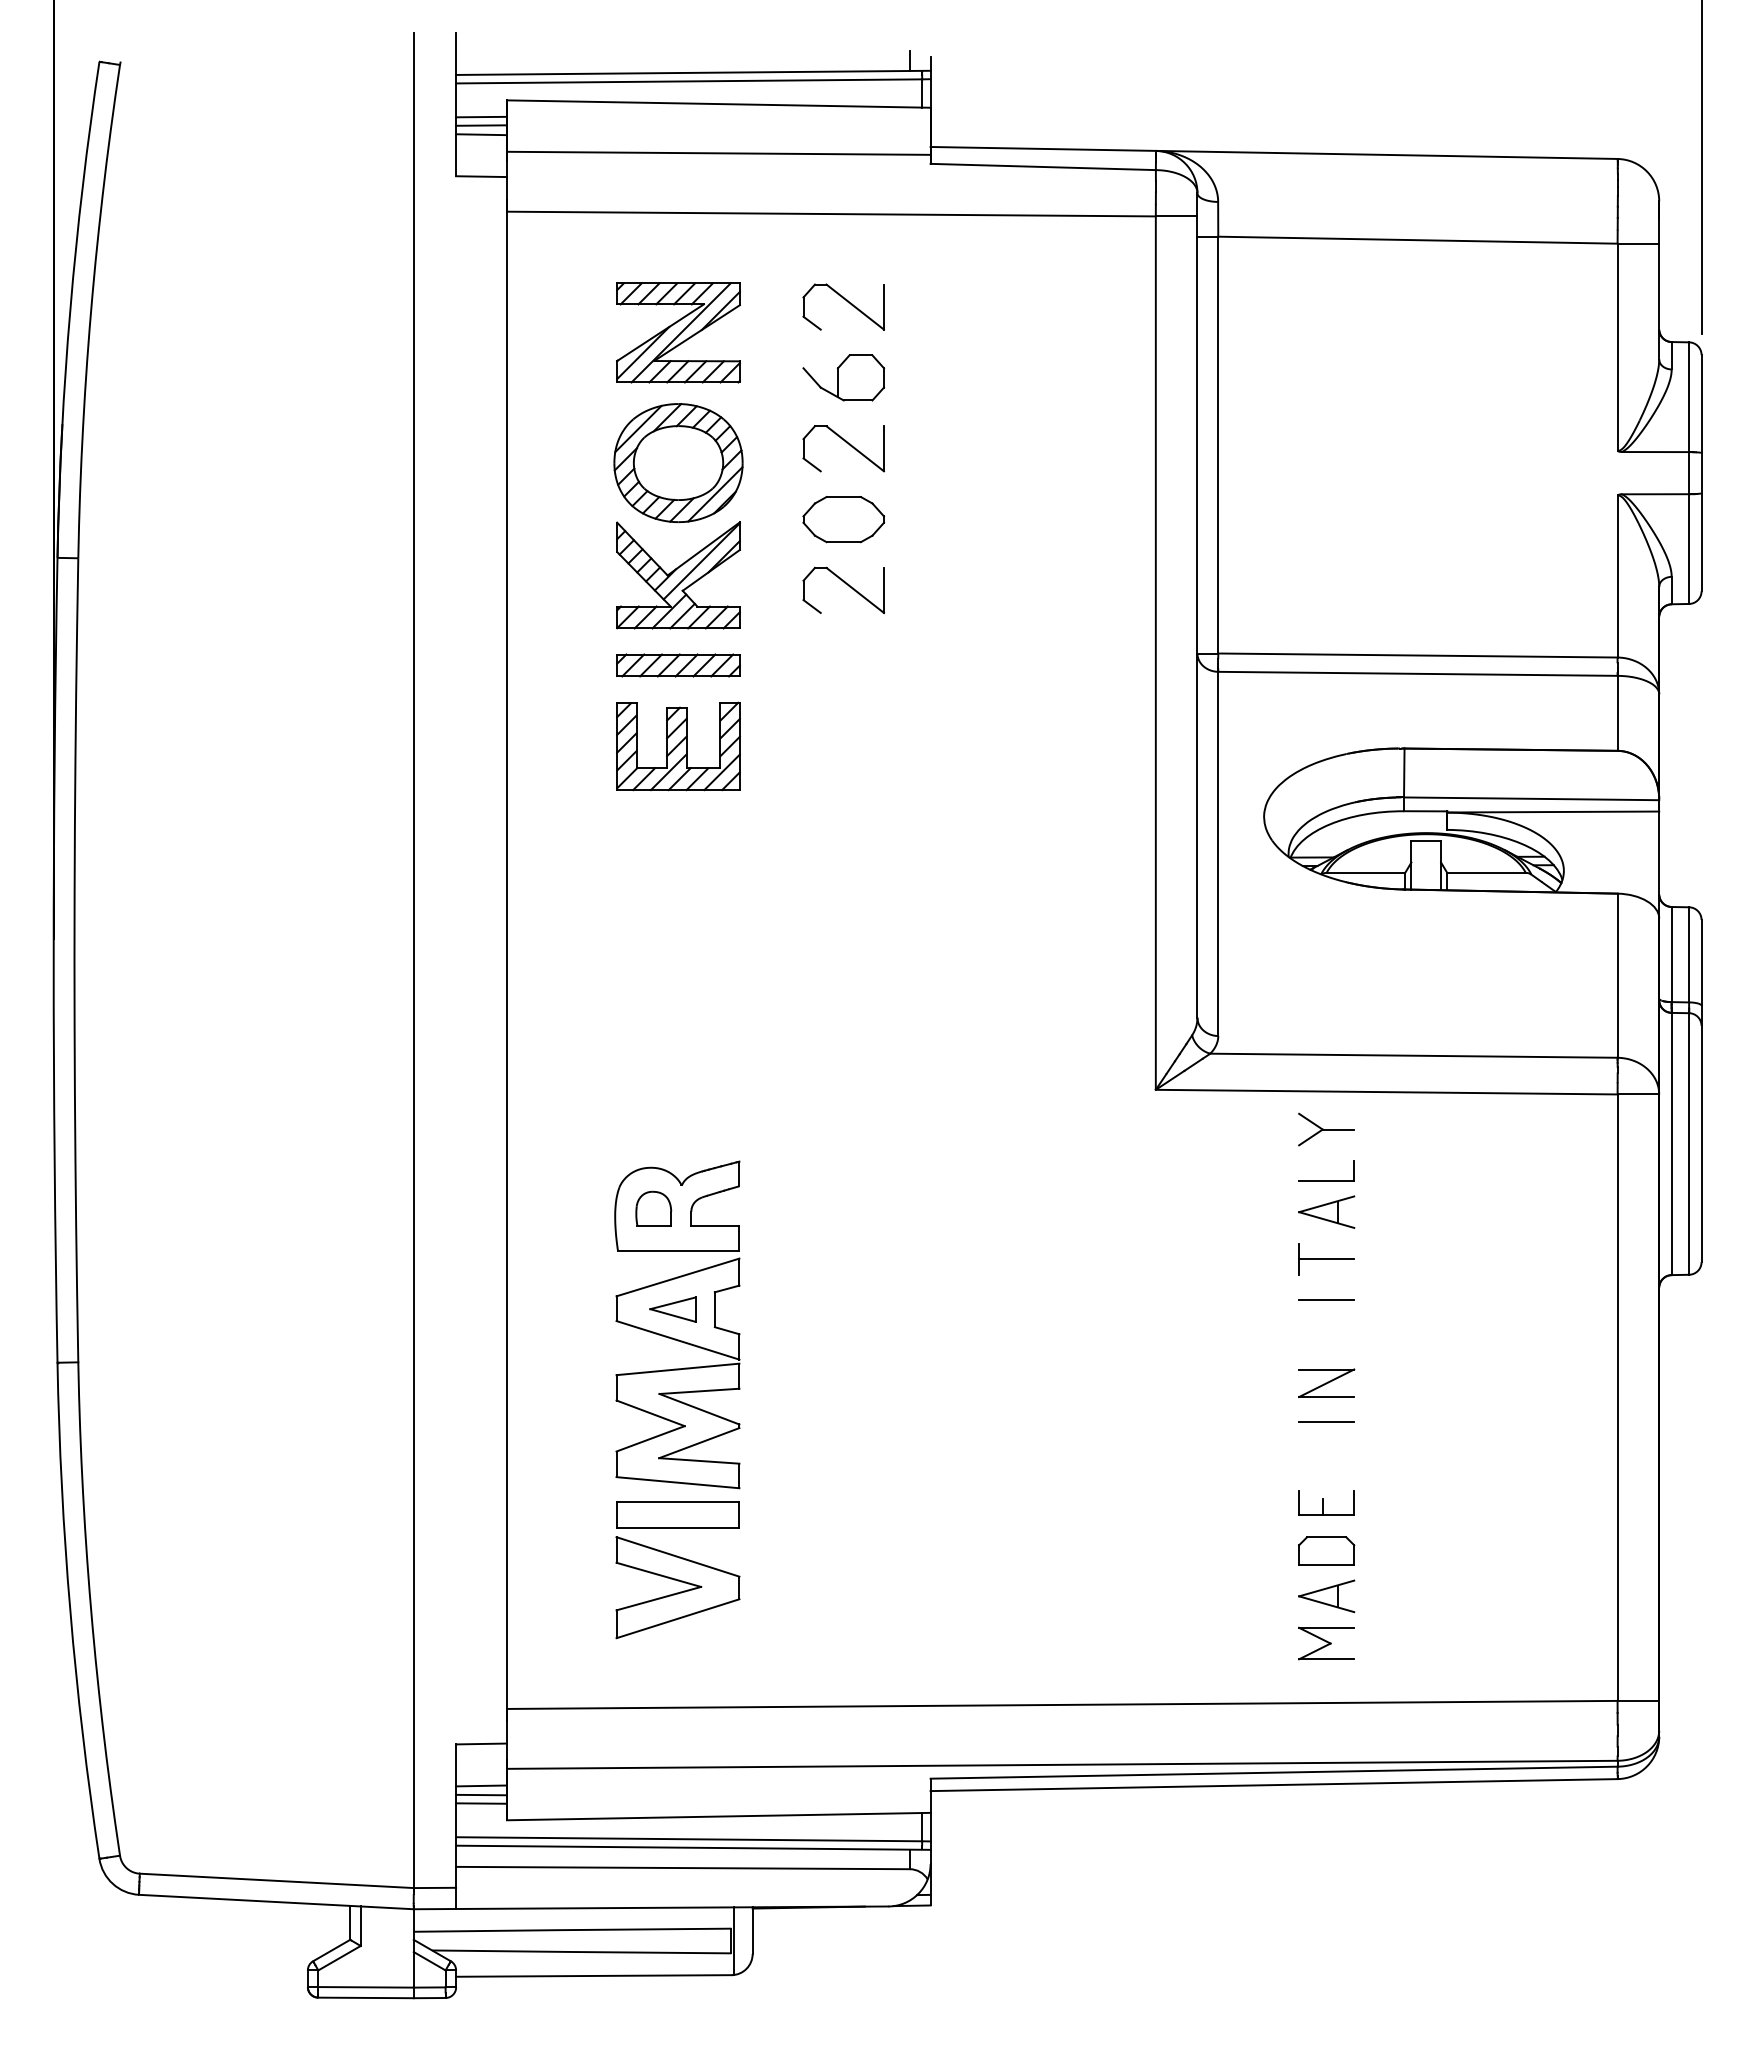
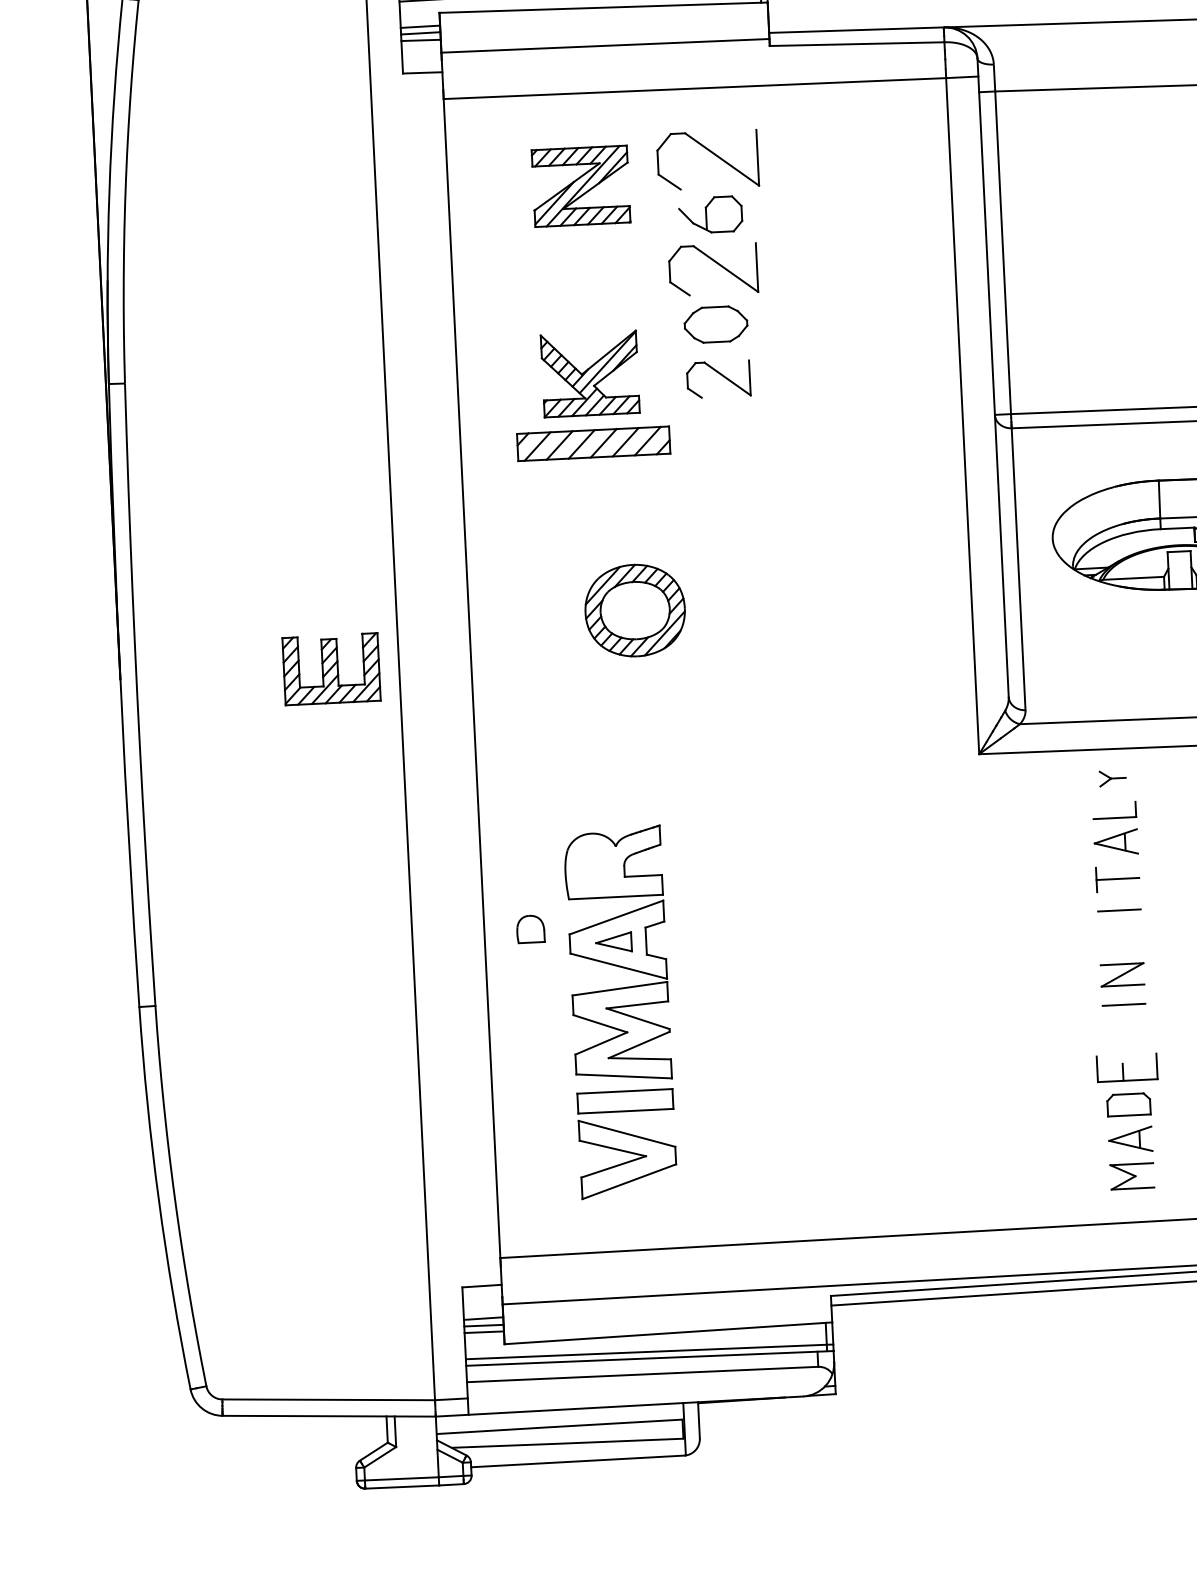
part: (843, 306) -> (707, 159), size x1.6
part: (843, 448) -> (713, 269), size x1.4
part: (678, 463) -> (635, 610), moved
part: (678, 665) -> (593, 443), size x1.6
part: (678, 746) -> (331, 669), moved
part: (1326, 1129) -> (1112, 778), size x0.6
part: (653, 1208) -> (530, 928), moved
part: (1326, 1502) -> (1126, 1067), size x1.4

